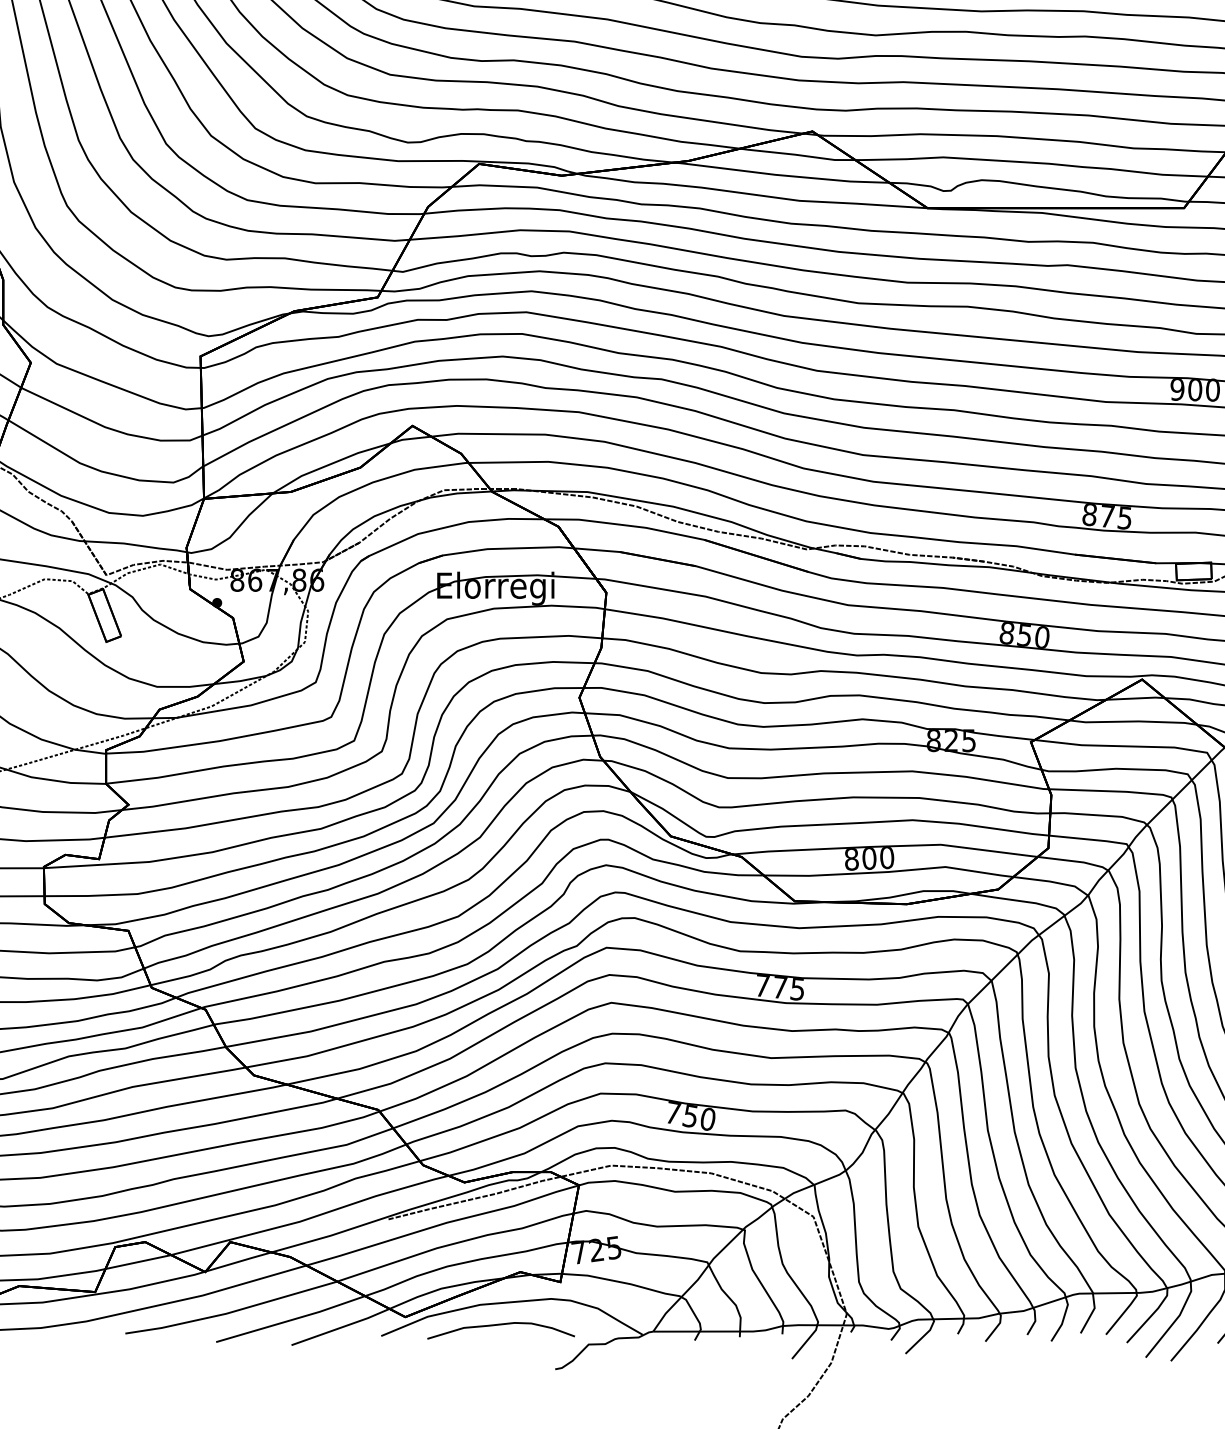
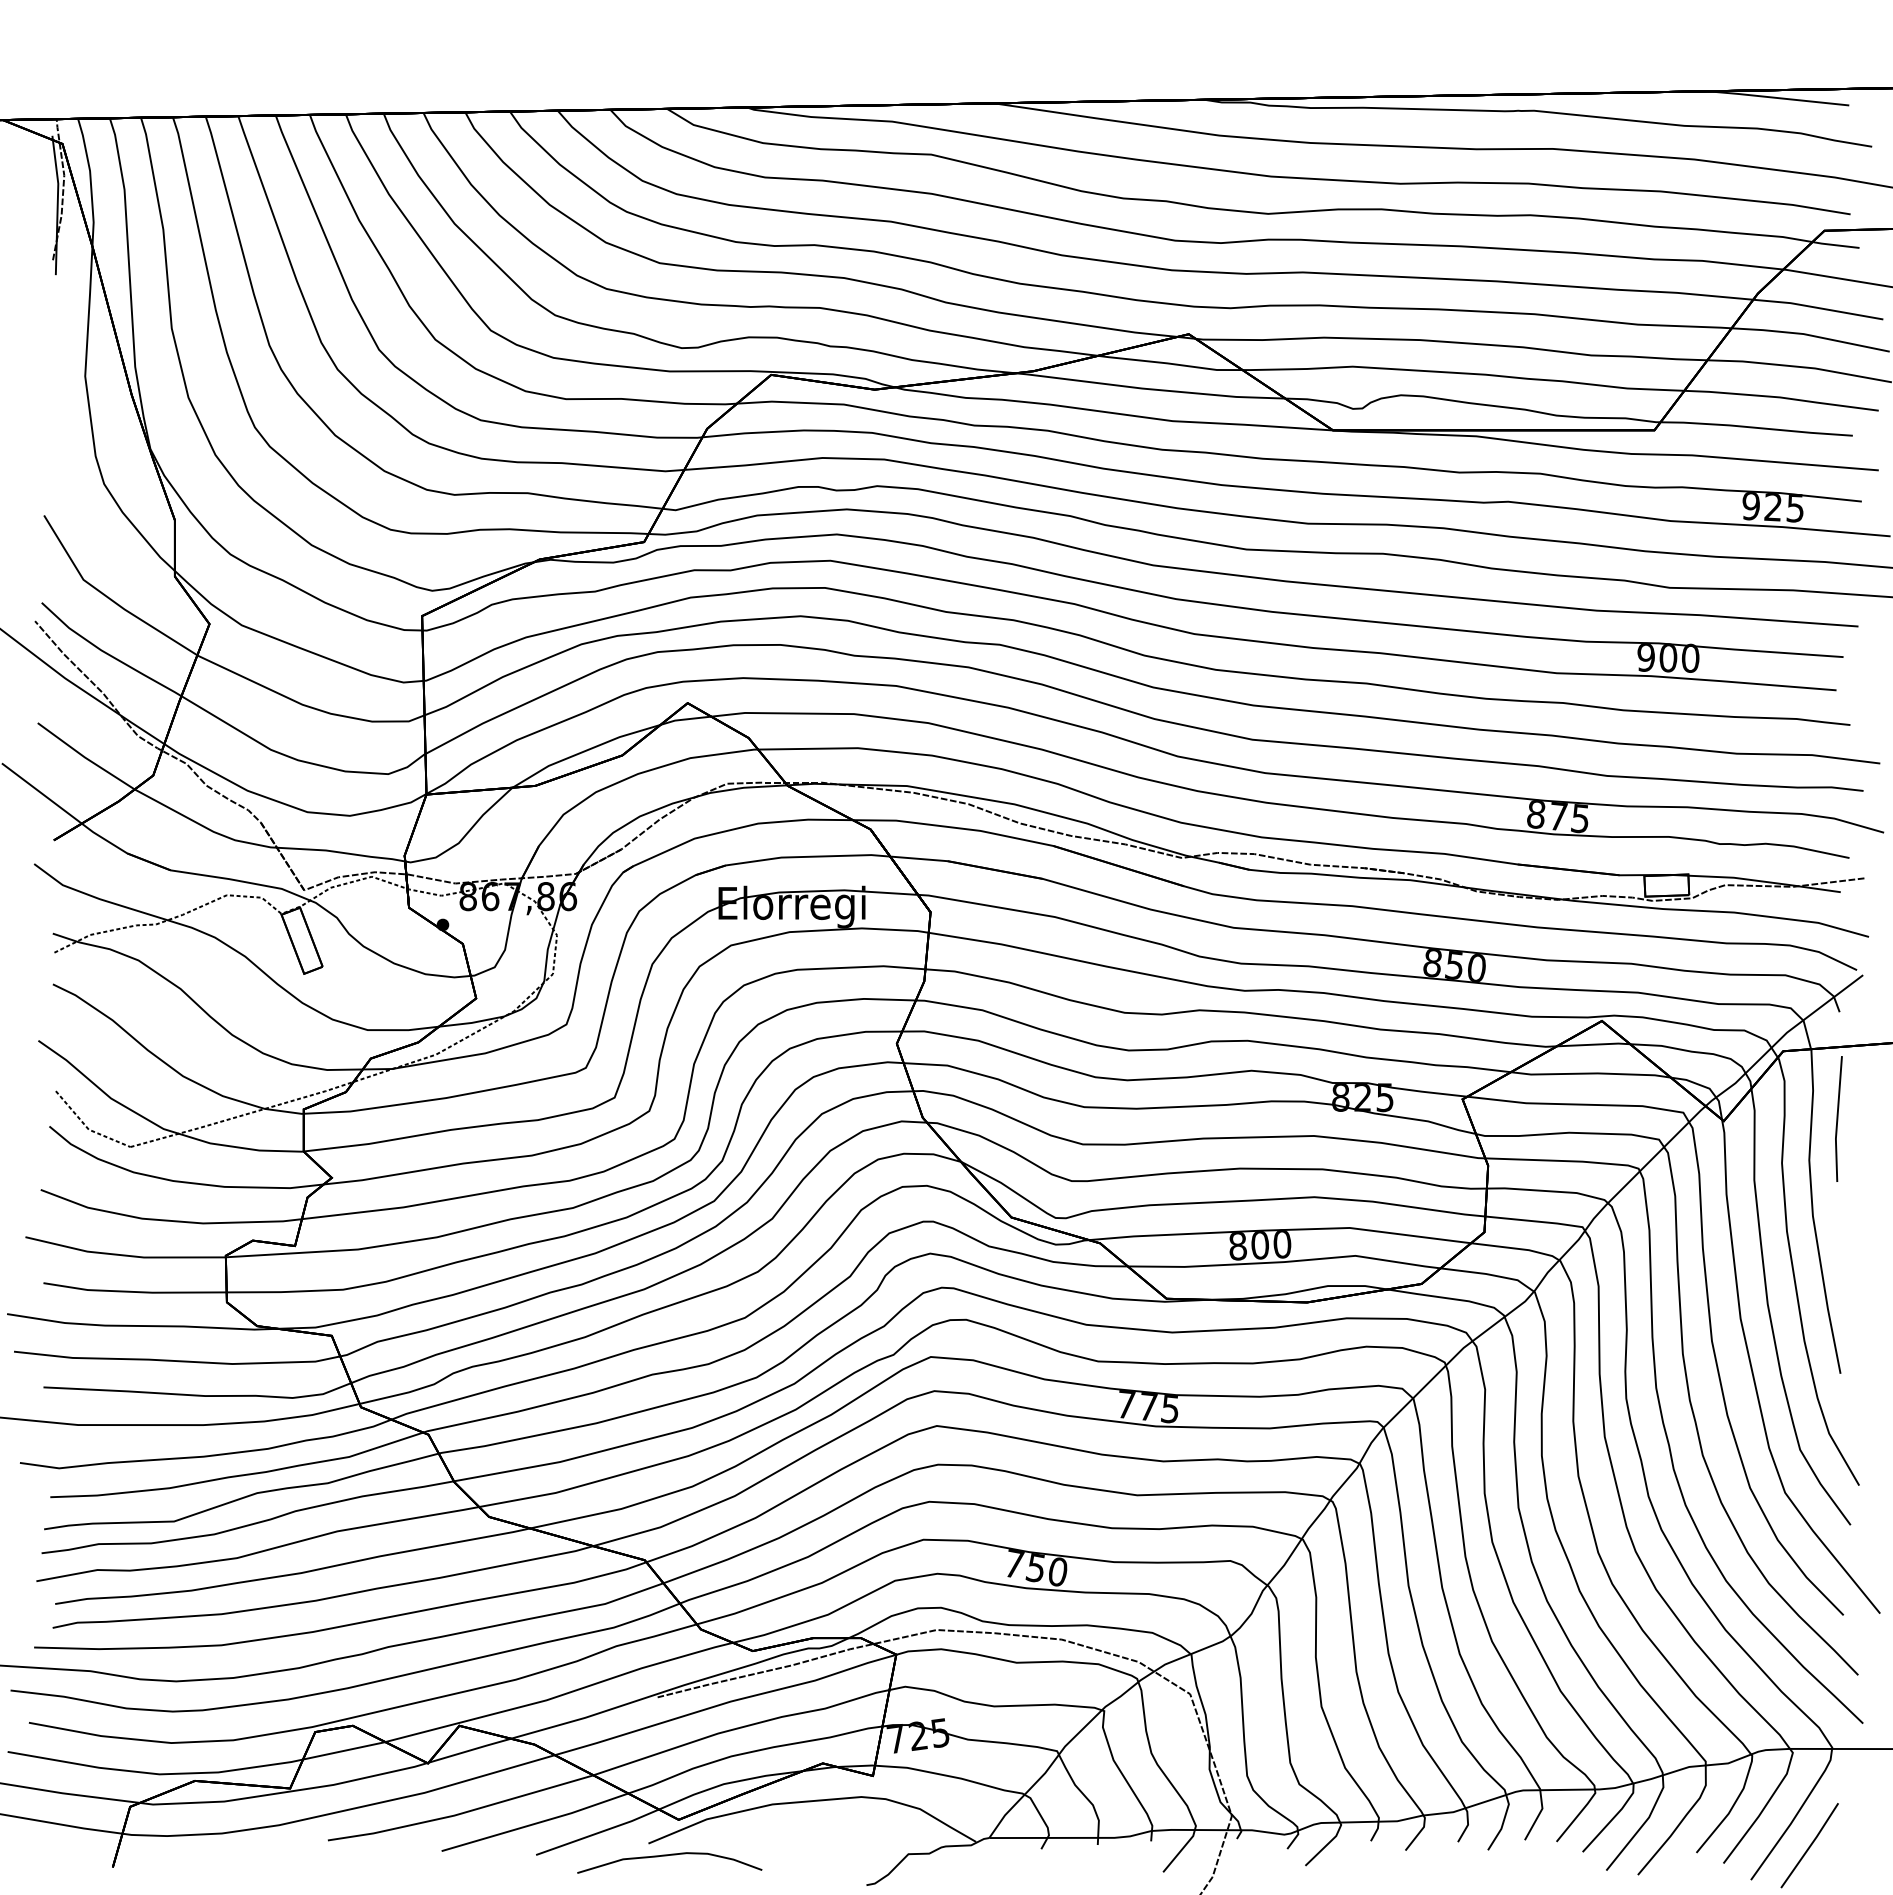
curve: (499, 1325) -> (667, 1856), moved

